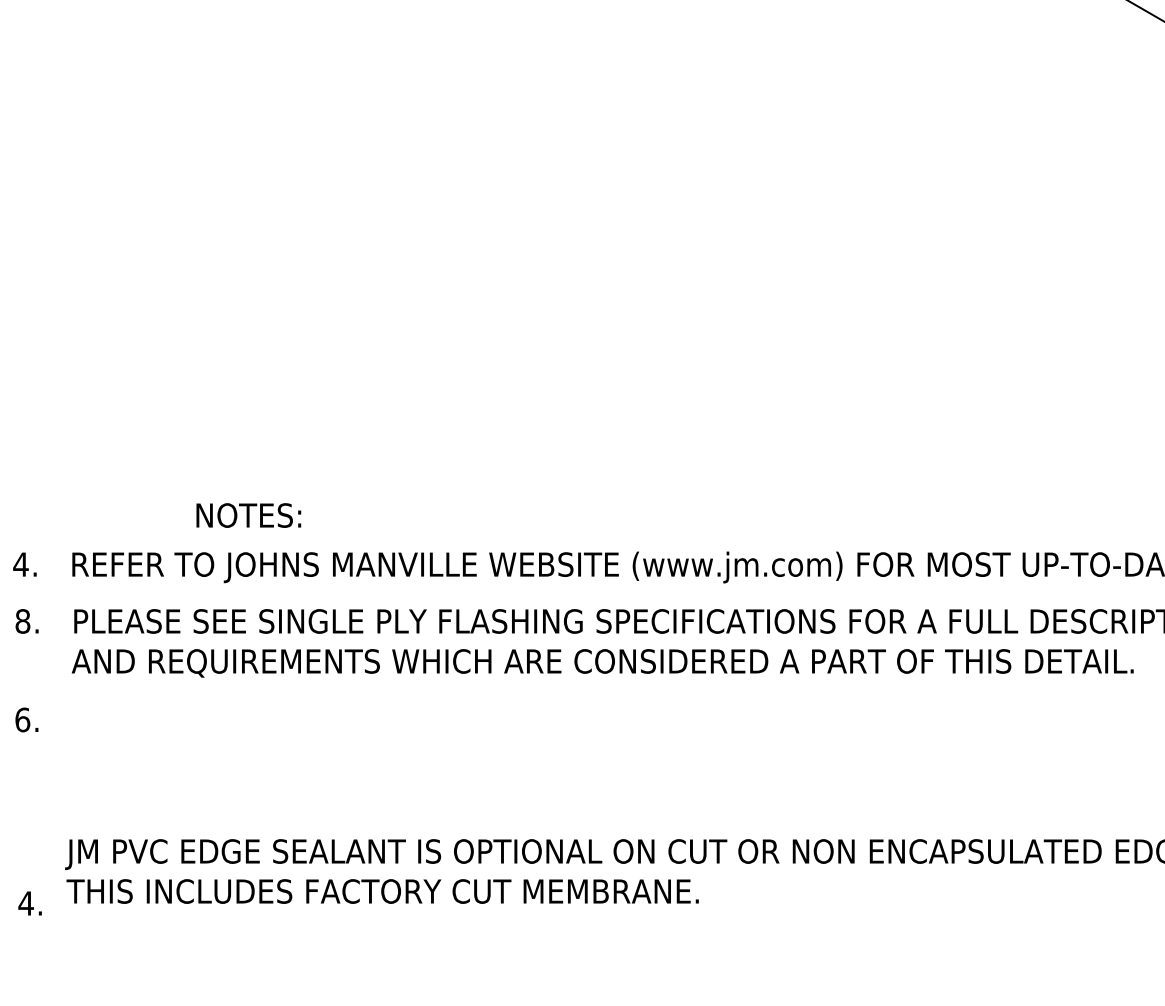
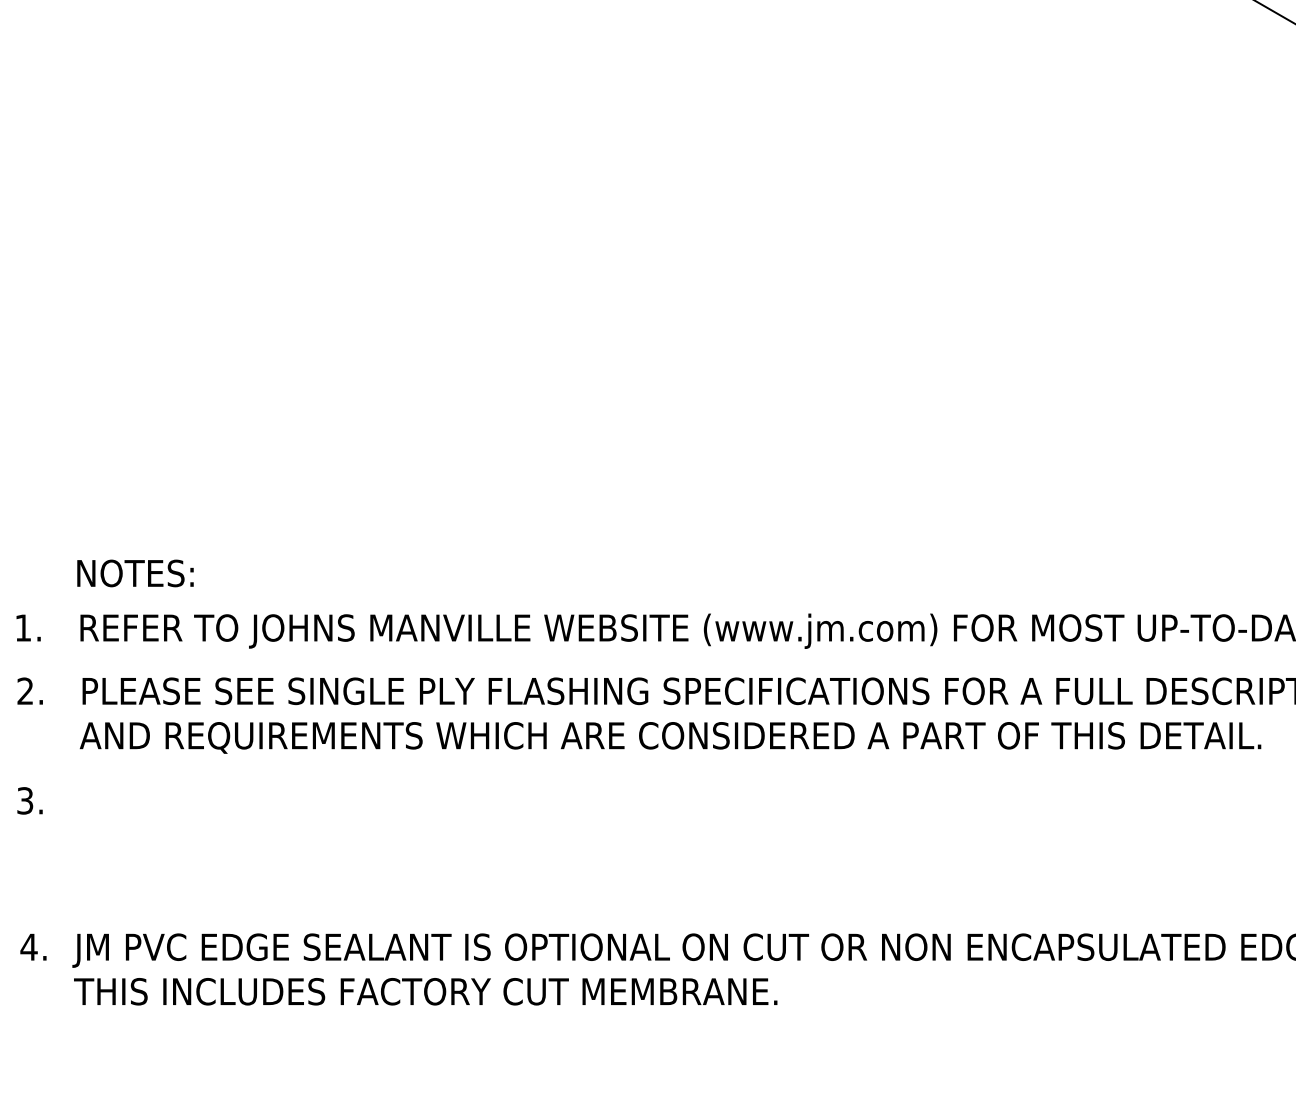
text: (248, 515) -> (135, 573), moved
text: (20, 564) -> (22, 627), 4. -> 1.
text: (22, 621) -> (25, 691), 8. -> 2.
text: (22, 719) -> (25, 800), 6. -> 3.
text: (29, 903) -> (32, 947), moved

